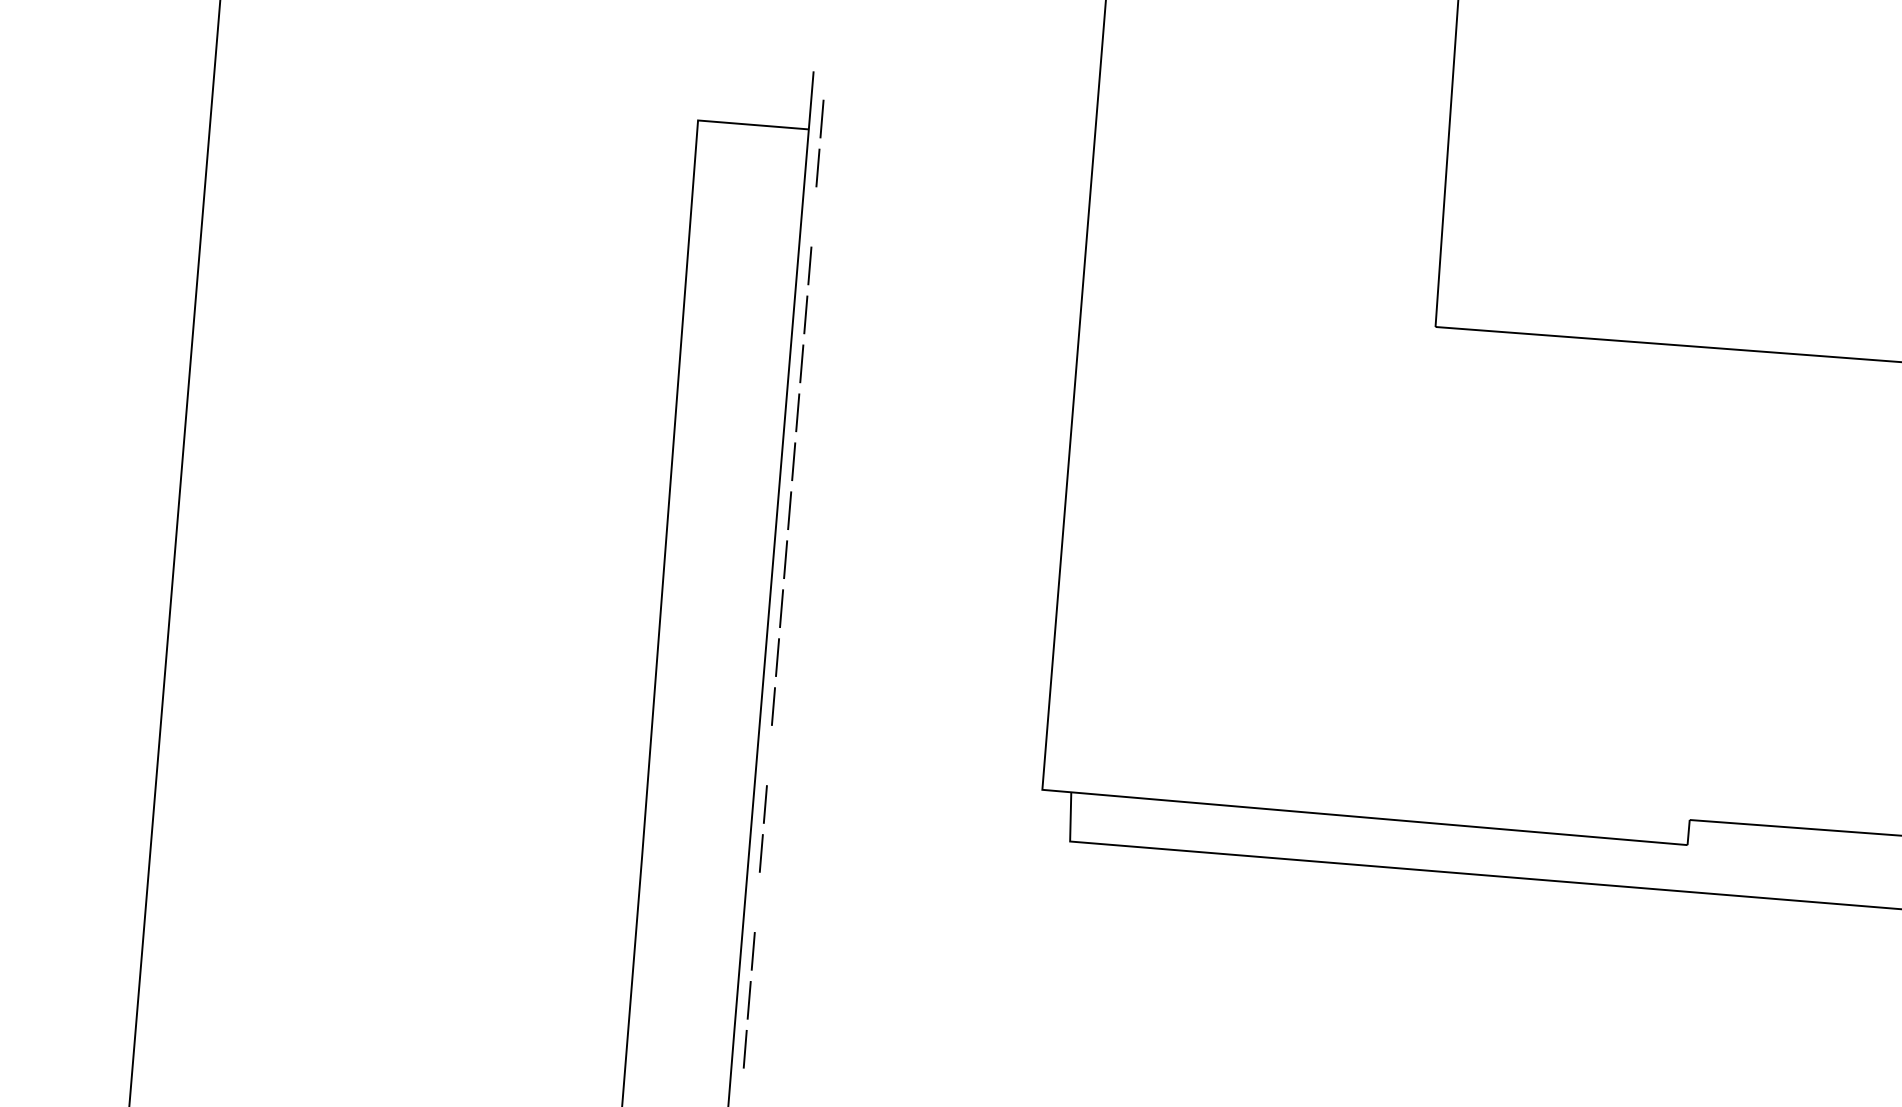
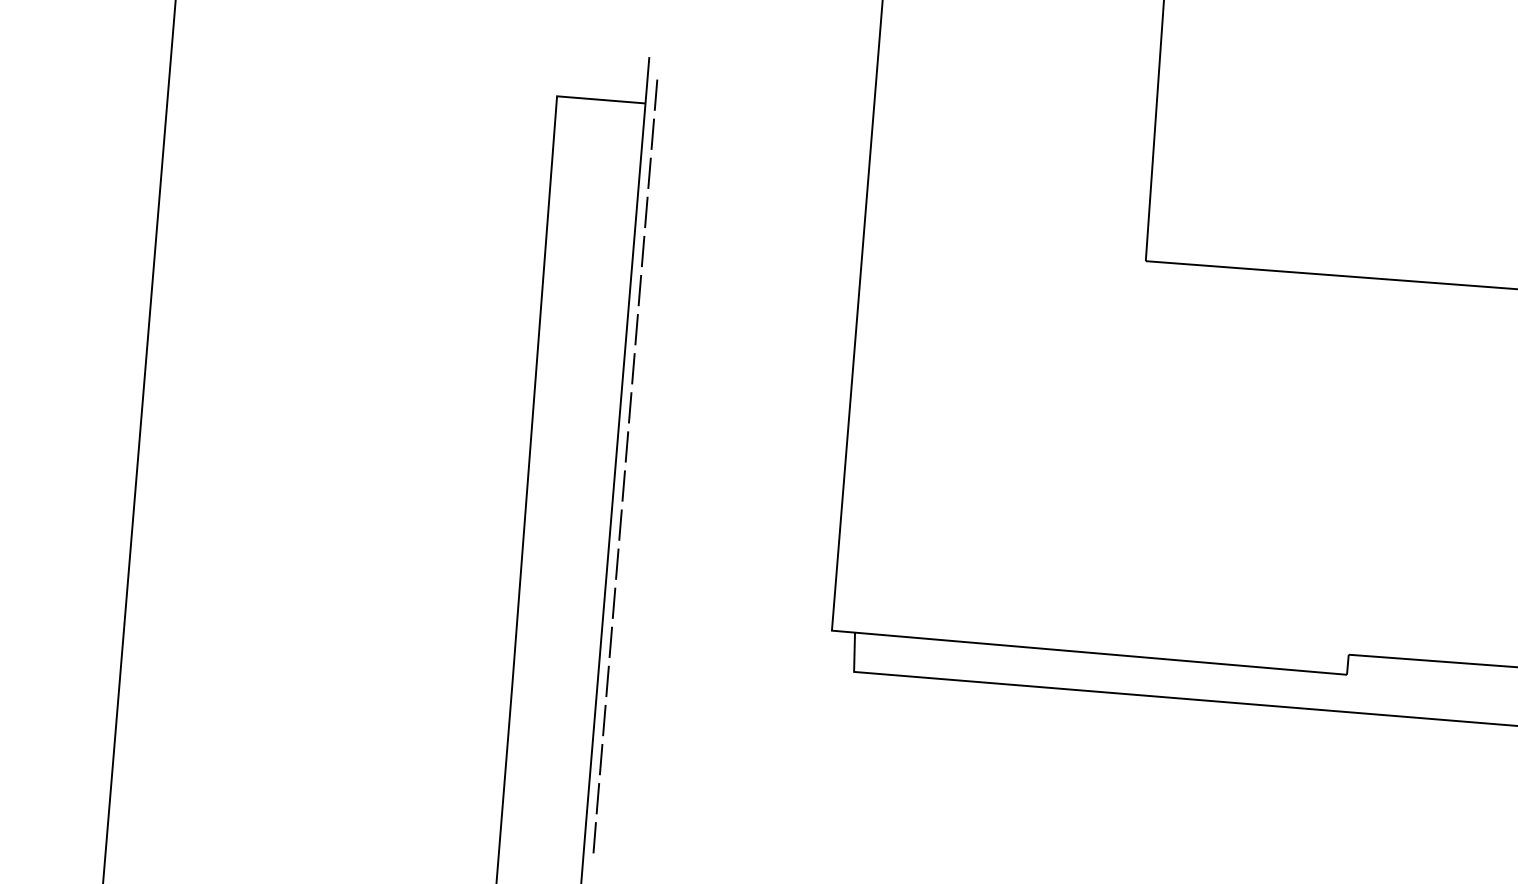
line: (813, 216) -> (649, 172), added
line: (769, 755) -> (614, 603), added
line: (756, 902) -> (603, 720), added

